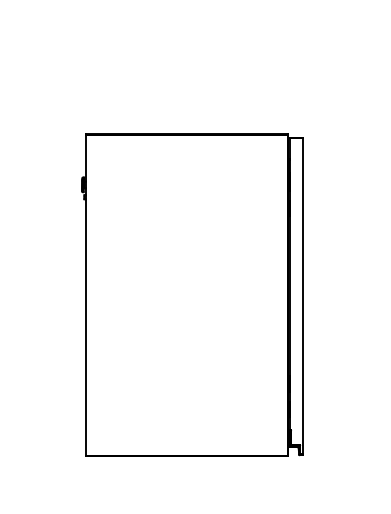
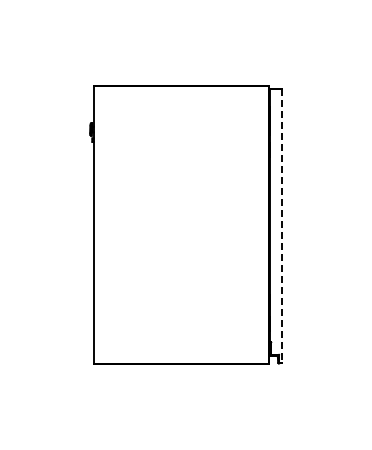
line: (302, 295) -> (281, 225), solid -> dashed

